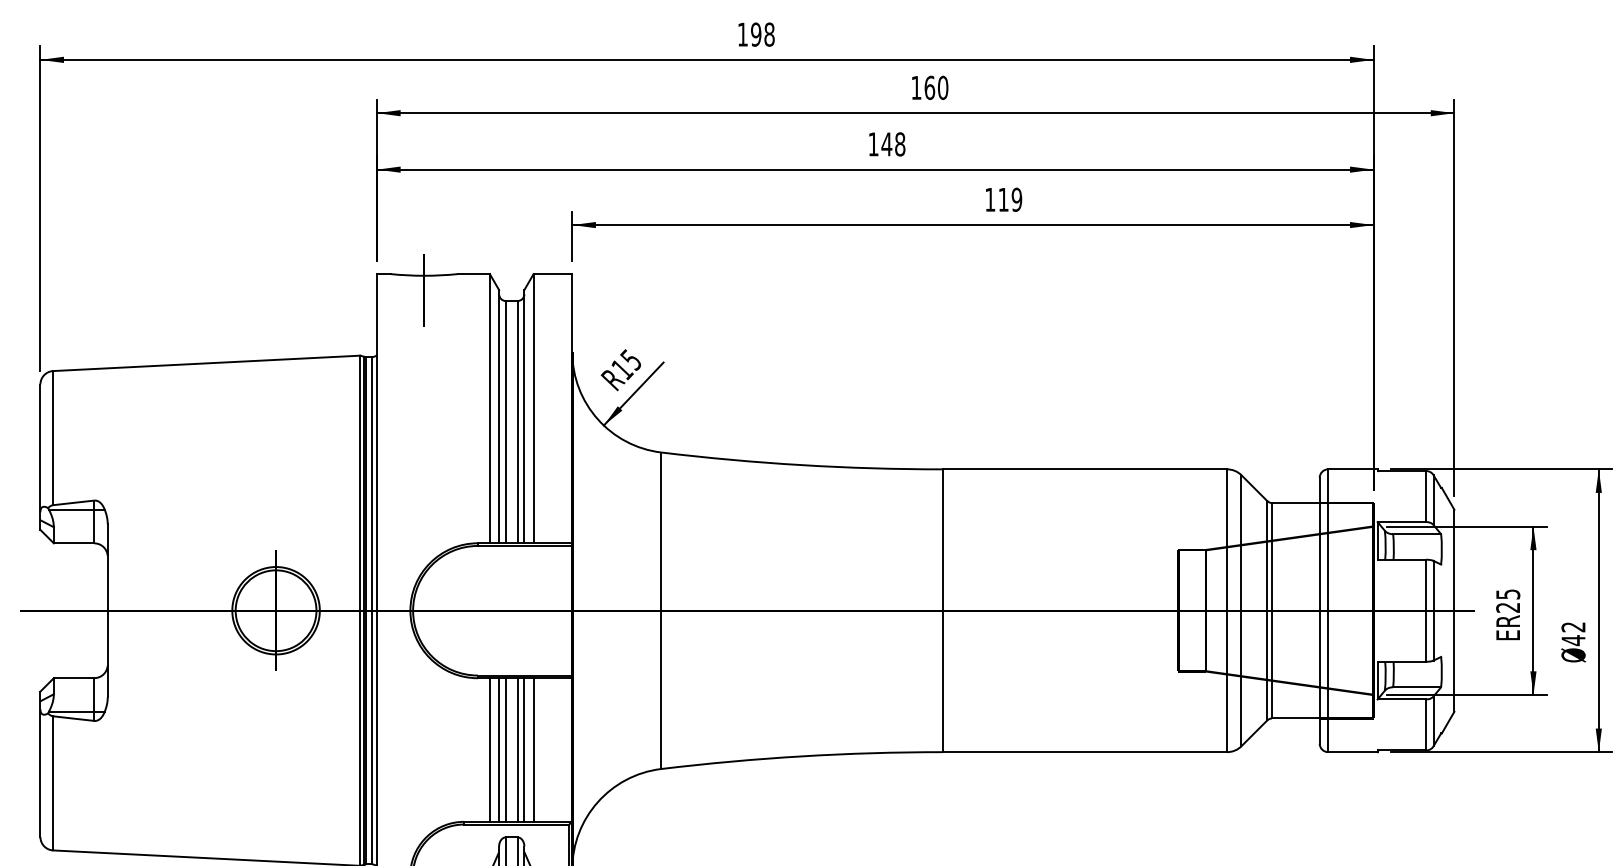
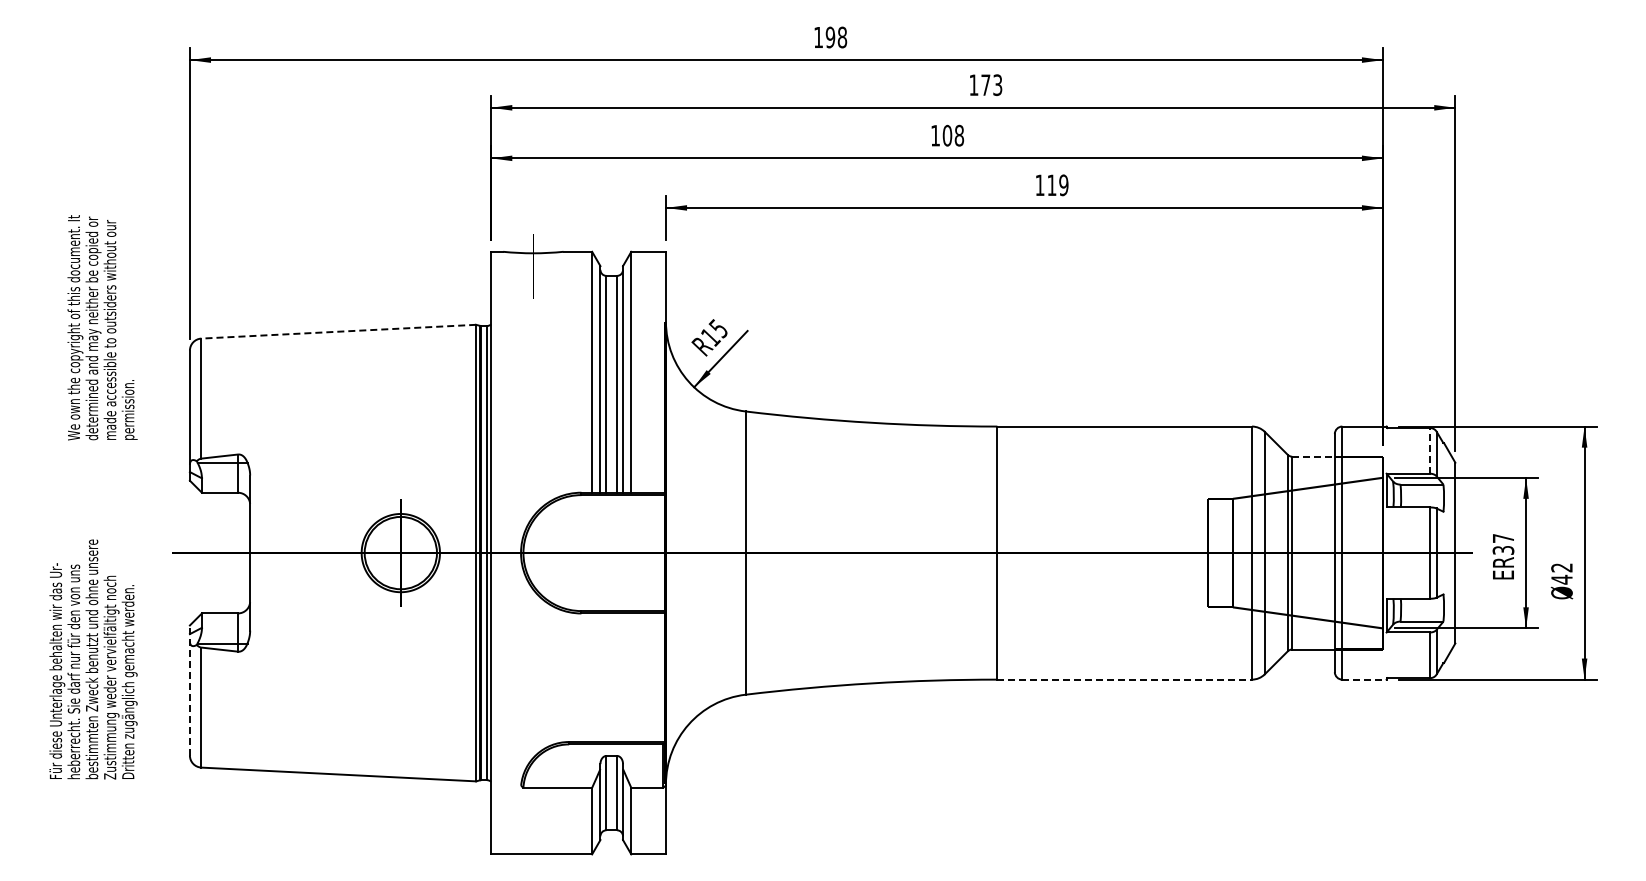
text: (936, 88) -> (991, 85), 160 -> 173
text: (886, 144) -> (947, 135), 148 -> 108
line: (206, 363) -> (338, 331), solid -> dashed
line: (1426, 496) -> (1430, 450), solid -> dashed
line: (1295, 502) -> (1313, 456), solid -> dashed
text: (1508, 601) -> (1503, 544), 25 -> 37
line: (490, 749) -> (592, 677), removed
line: (499, 749) -> (600, 677), removed
line: (505, 749) -> (606, 677), removed
line: (518, 749) -> (617, 677), removed
line: (524, 749) -> (623, 677), removed
line: (533, 749) -> (631, 677), removed
line: (1085, 751) -> (1125, 679), solid -> dashed
line: (1354, 751) -> (1365, 679), solid -> dashed
line: (39, 764) -> (189, 690), solid -> dashed

